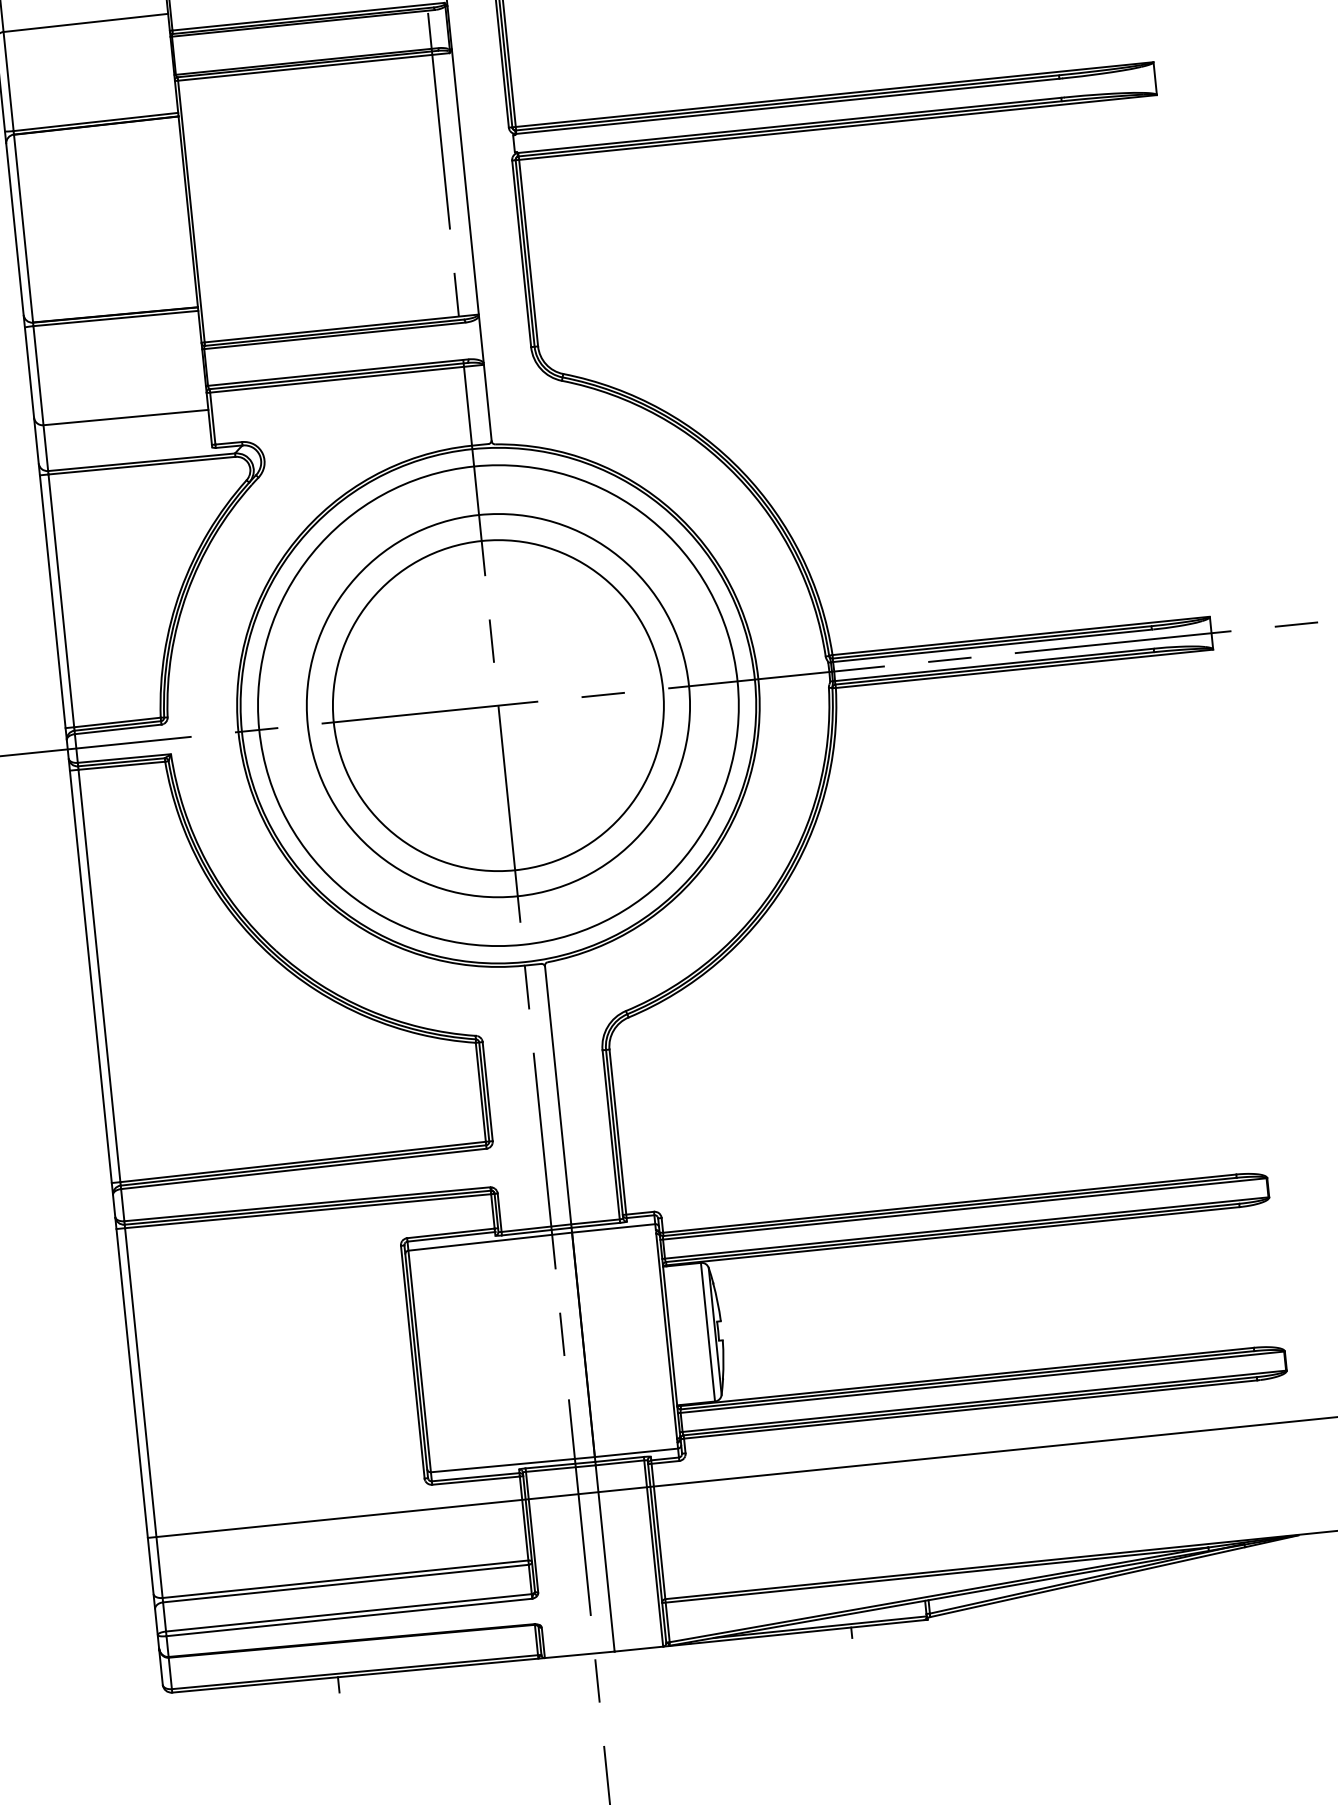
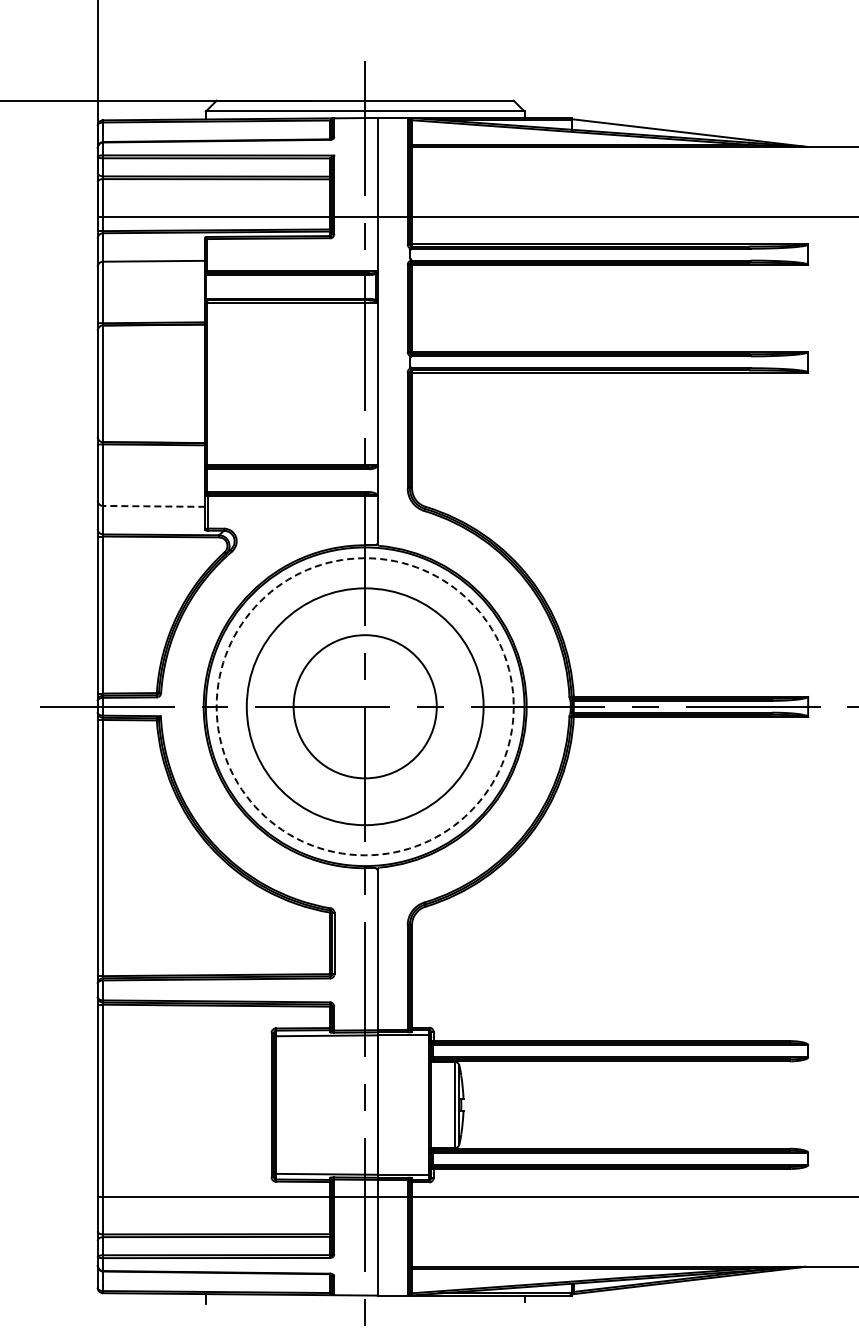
line: (124, 417) -> (153, 506), solid -> dashed
circle: (497, 705) -> (364, 706), size x0.7
circle: (497, 705) -> (364, 706), solid -> dashed

